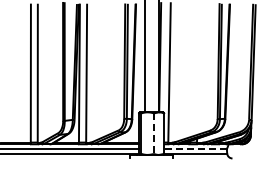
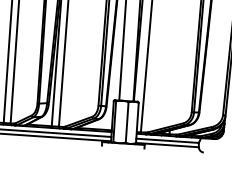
line: (153, 134) -> (126, 123), dashed -> solid
line: (195, 149) -> (167, 141), dashed -> solid

